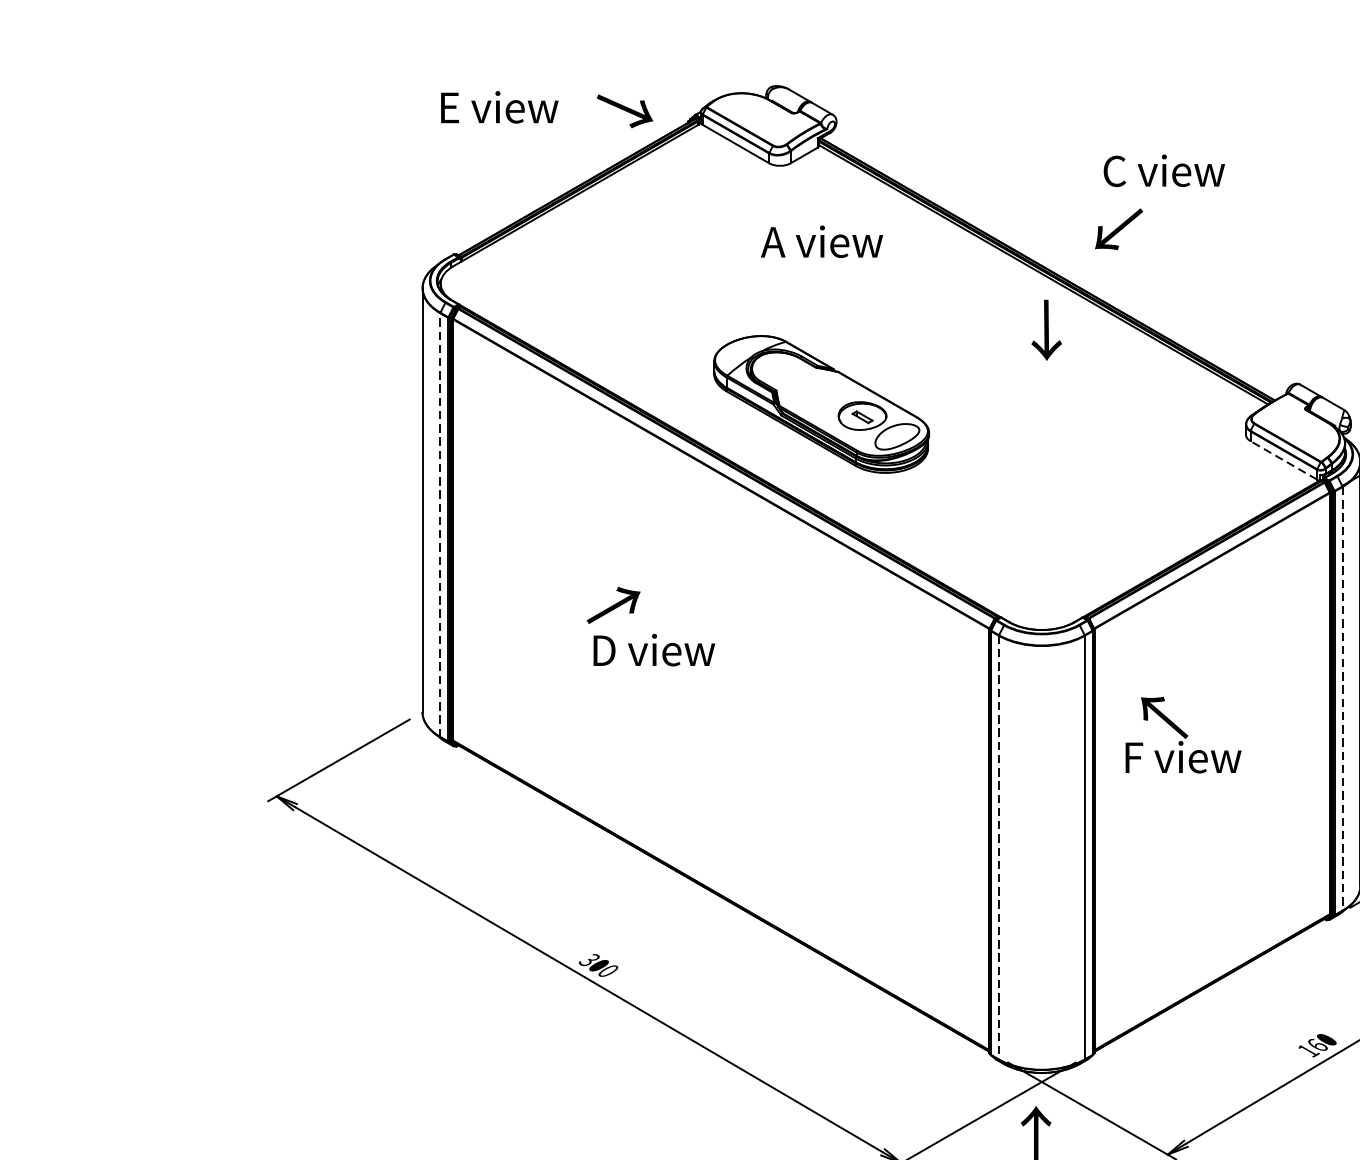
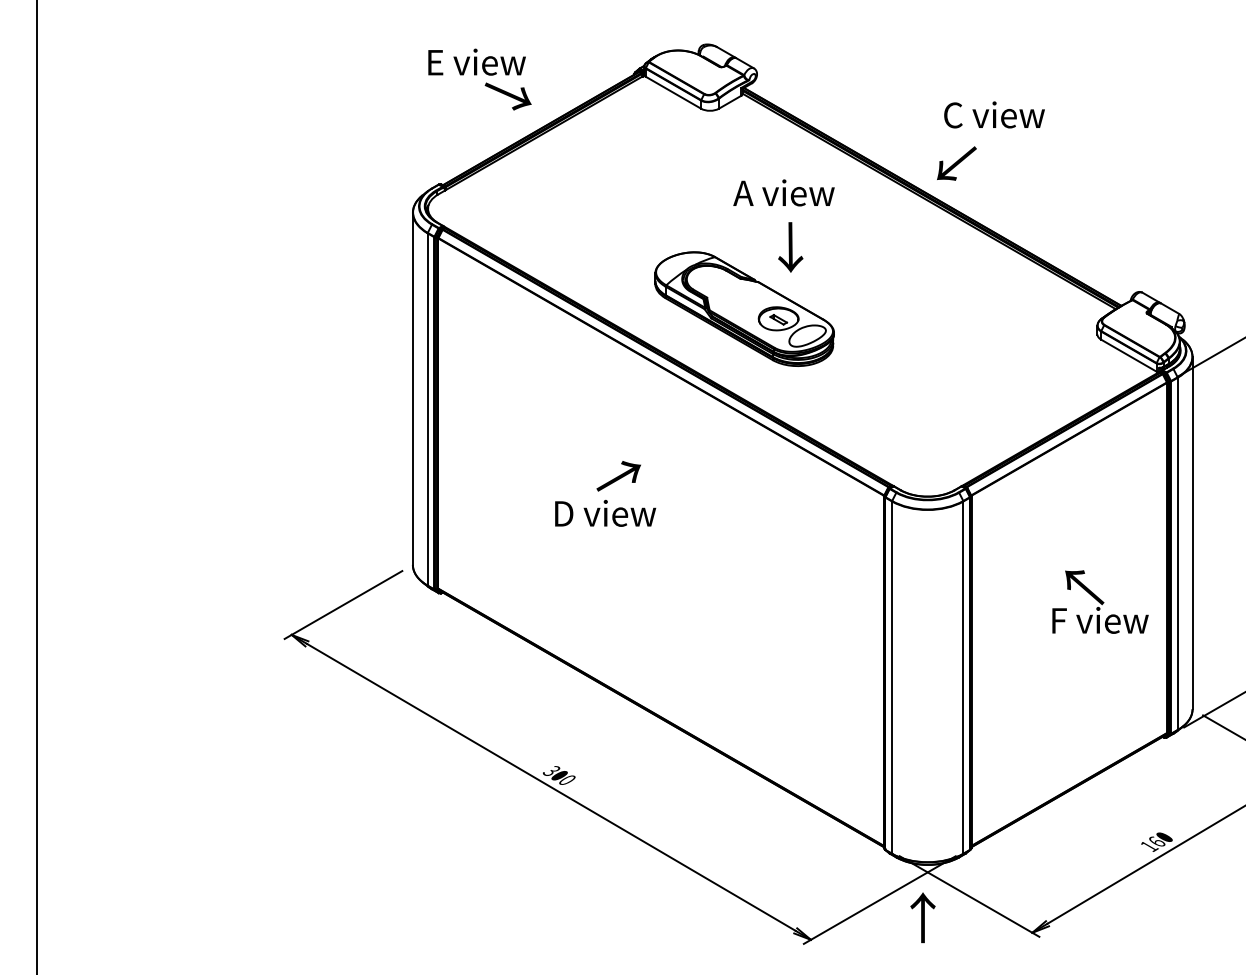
text: (624, 111) -> (507, 96), moved
text: (1164, 170) -> (994, 114), moved
text: (1118, 229) -> (956, 163), moved
text: (821, 241) -> (783, 192), moved
text: (1046, 330) -> (790, 247), moved
line: (1283, 460) -> (1128, 355), dashed -> solid
line: (440, 523) -> (427, 408), dashed -> solid
text: (613, 605) -> (618, 476), moved
line: (1342, 699) -> (1177, 554), dashed -> solid
text: (1183, 734) -> (1100, 601), moved
line: (999, 848) -> (892, 678), dashed -> solid

